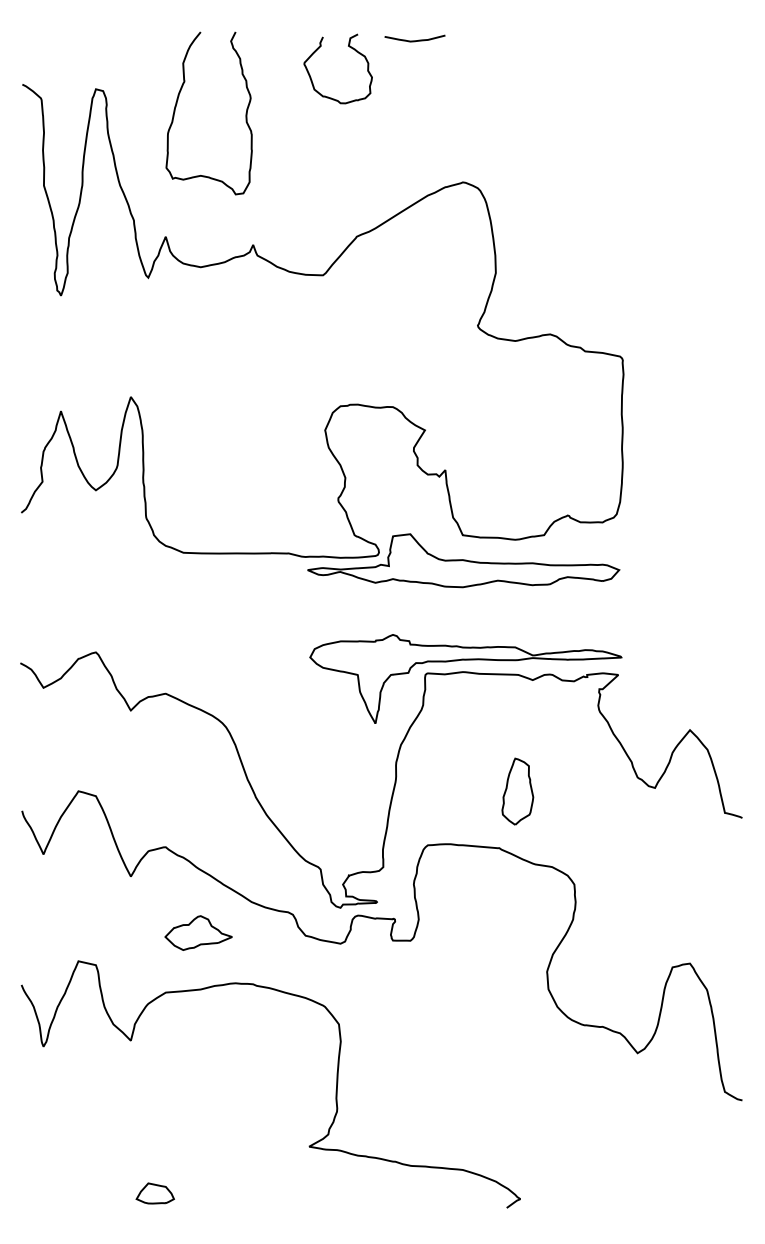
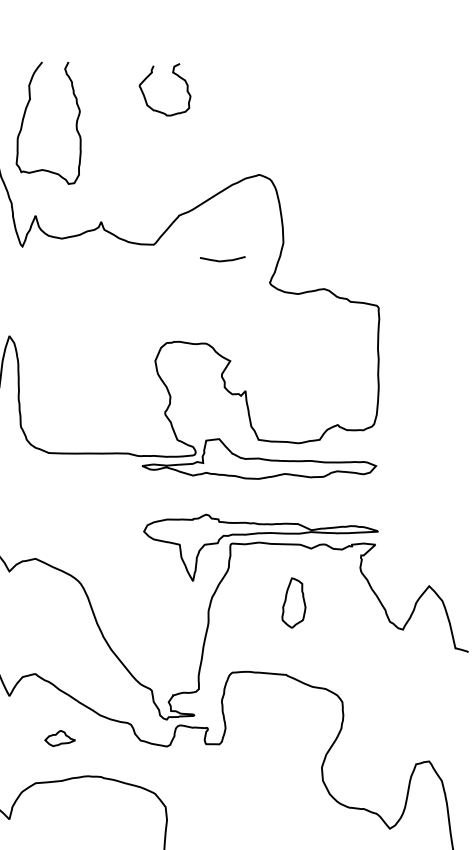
curve: (414, 40) -> (222, 260), moved
curve: (177, 104) -> (24, 116), moved
part: (517, 791) -> (293, 602), moved
part: (198, 932) -> (60, 738), size x0.6

